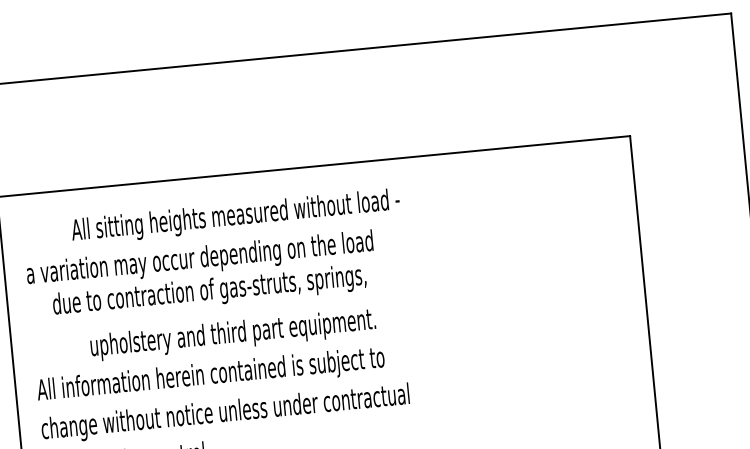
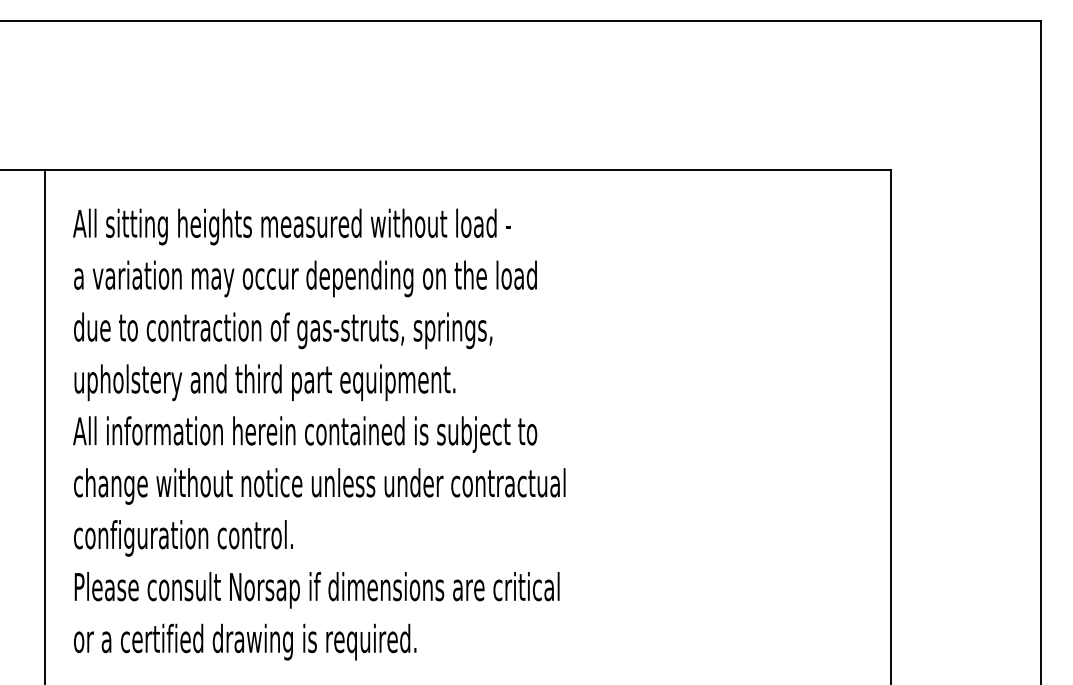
text: (235, 216) -> (291, 226), moved
text: (209, 291) -> (283, 330), moved
text: (232, 334) -> (264, 382), moved

